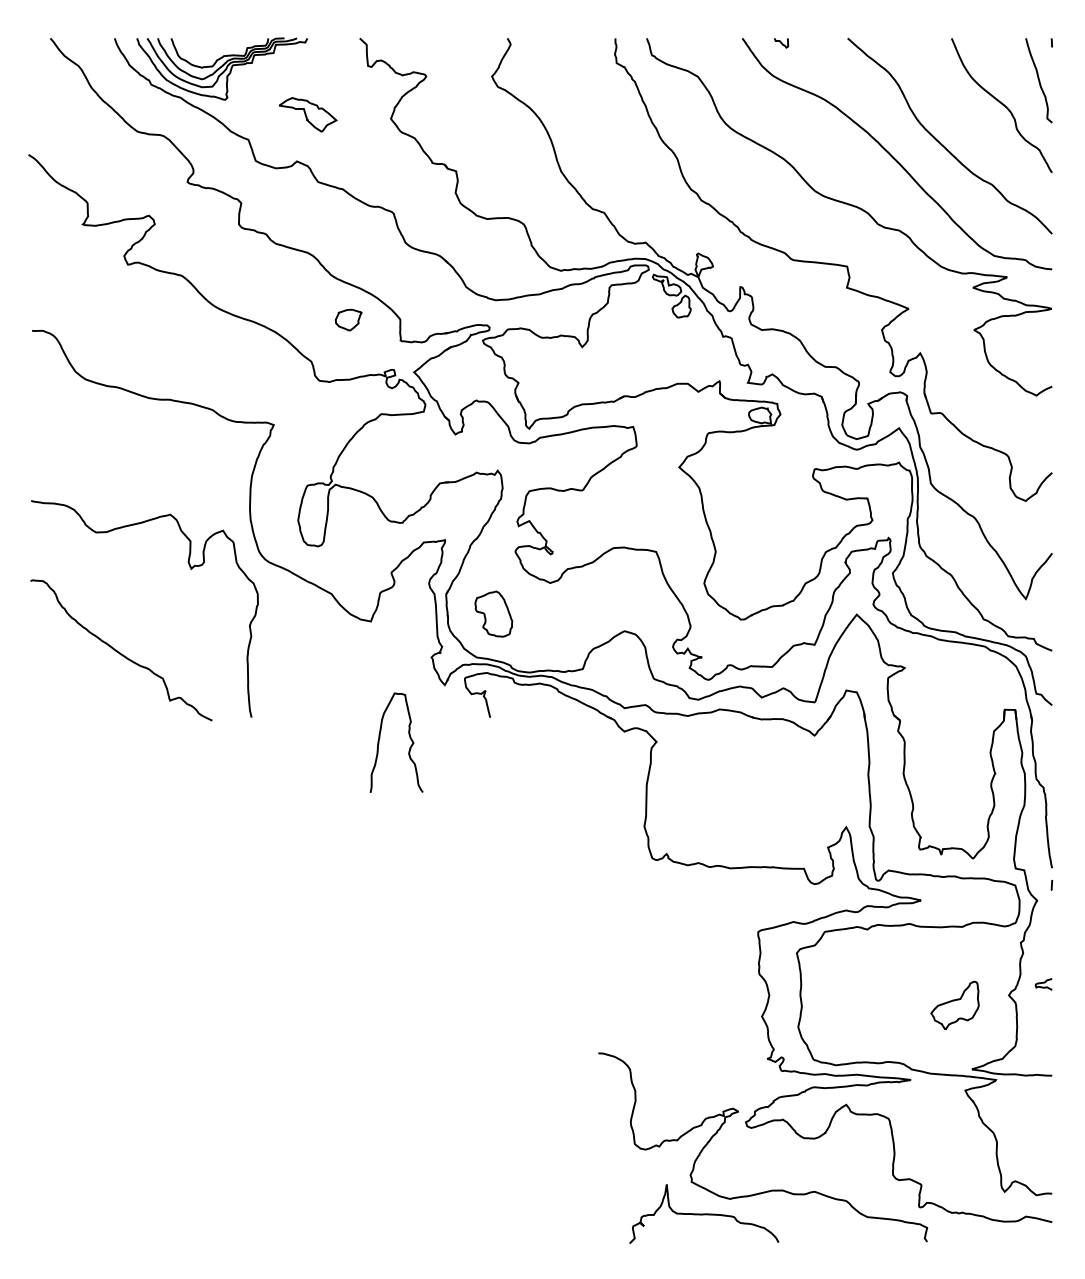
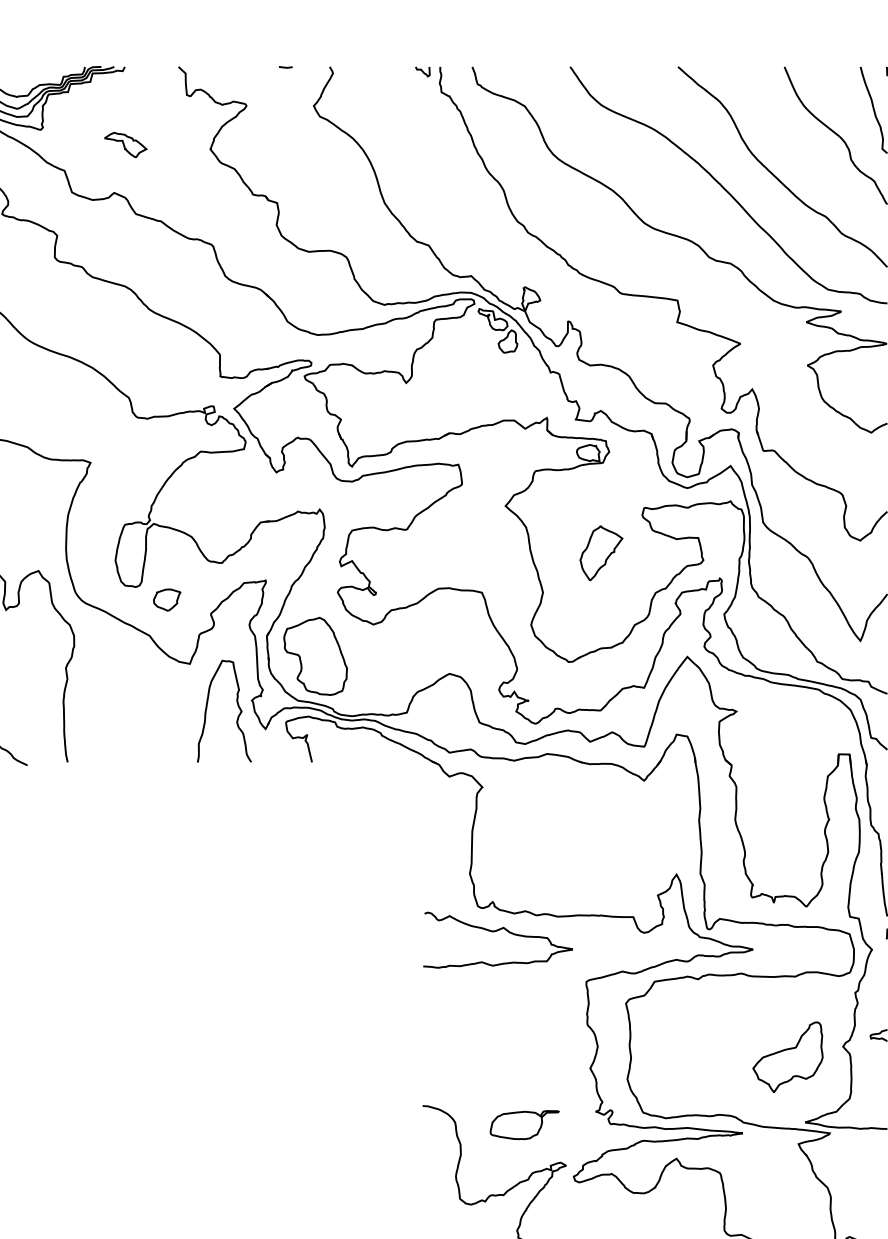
curve: (464, 38) -> (285, 67), added
curve: (781, 43) -> (422, 72), moved
part: (308, 114) -> (126, 144), size x0.71
part: (348, 319) -> (166, 599), moved
part: (772, 513) -> (601, 553), added
part: (493, 613) -> (315, 655), size x1.67
curve: (409, 738) -> (237, 706), moved
curve: (670, 883) -> (496, 932), added
part: (954, 1005) -> (787, 1057), size x1.43
part: (697, 1071) -> (524, 1124), added

